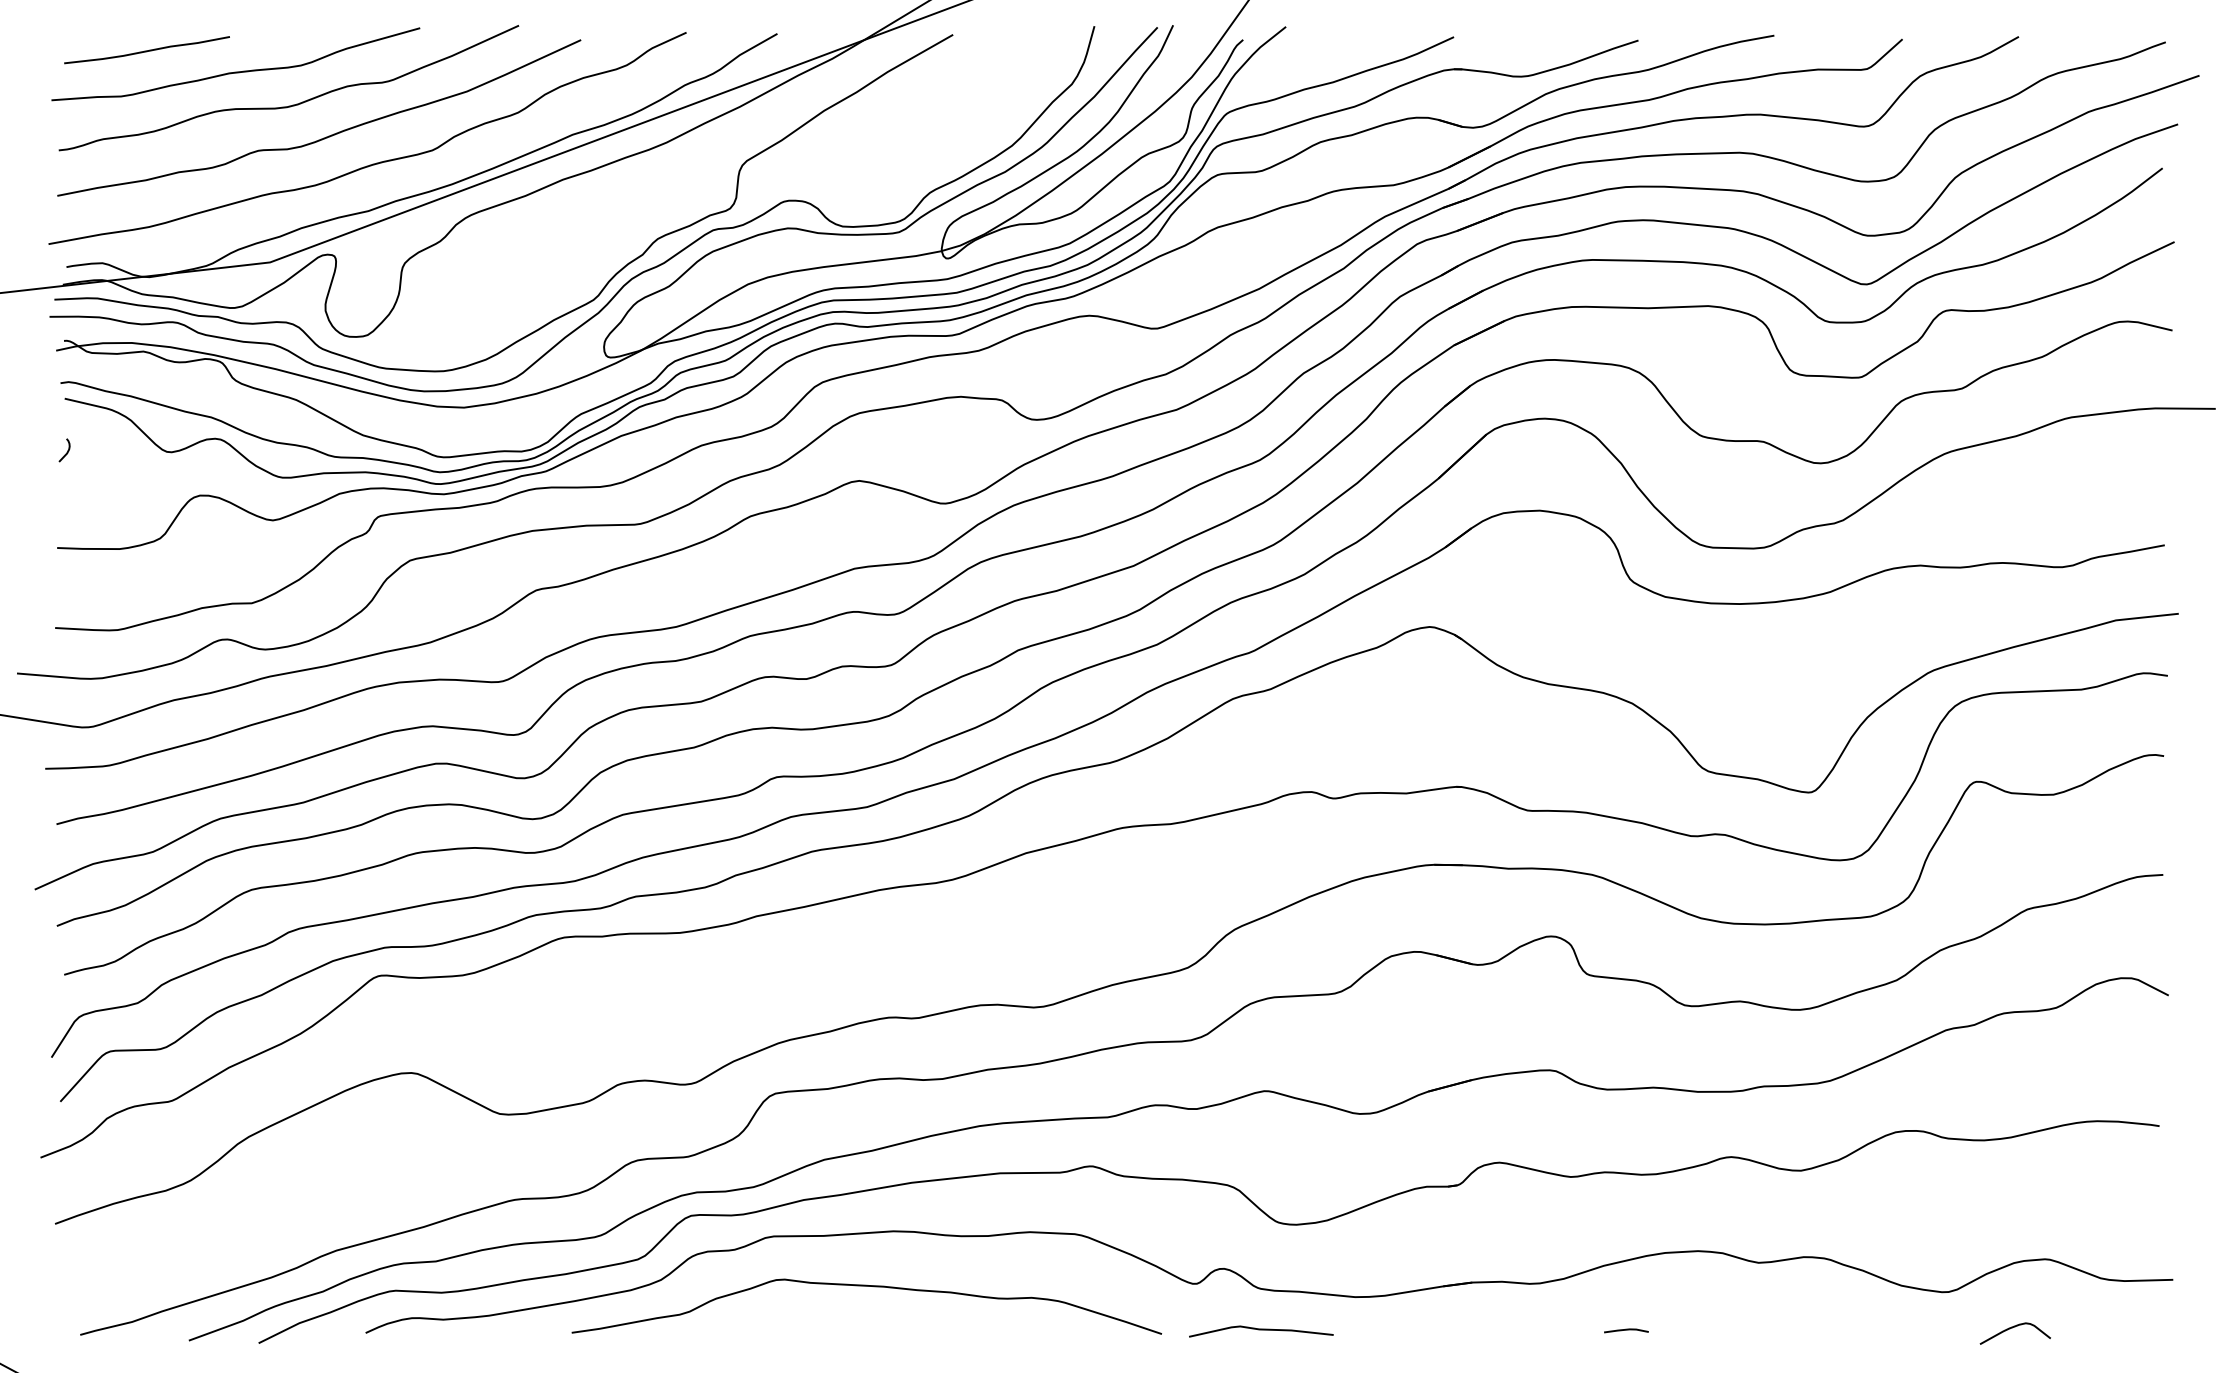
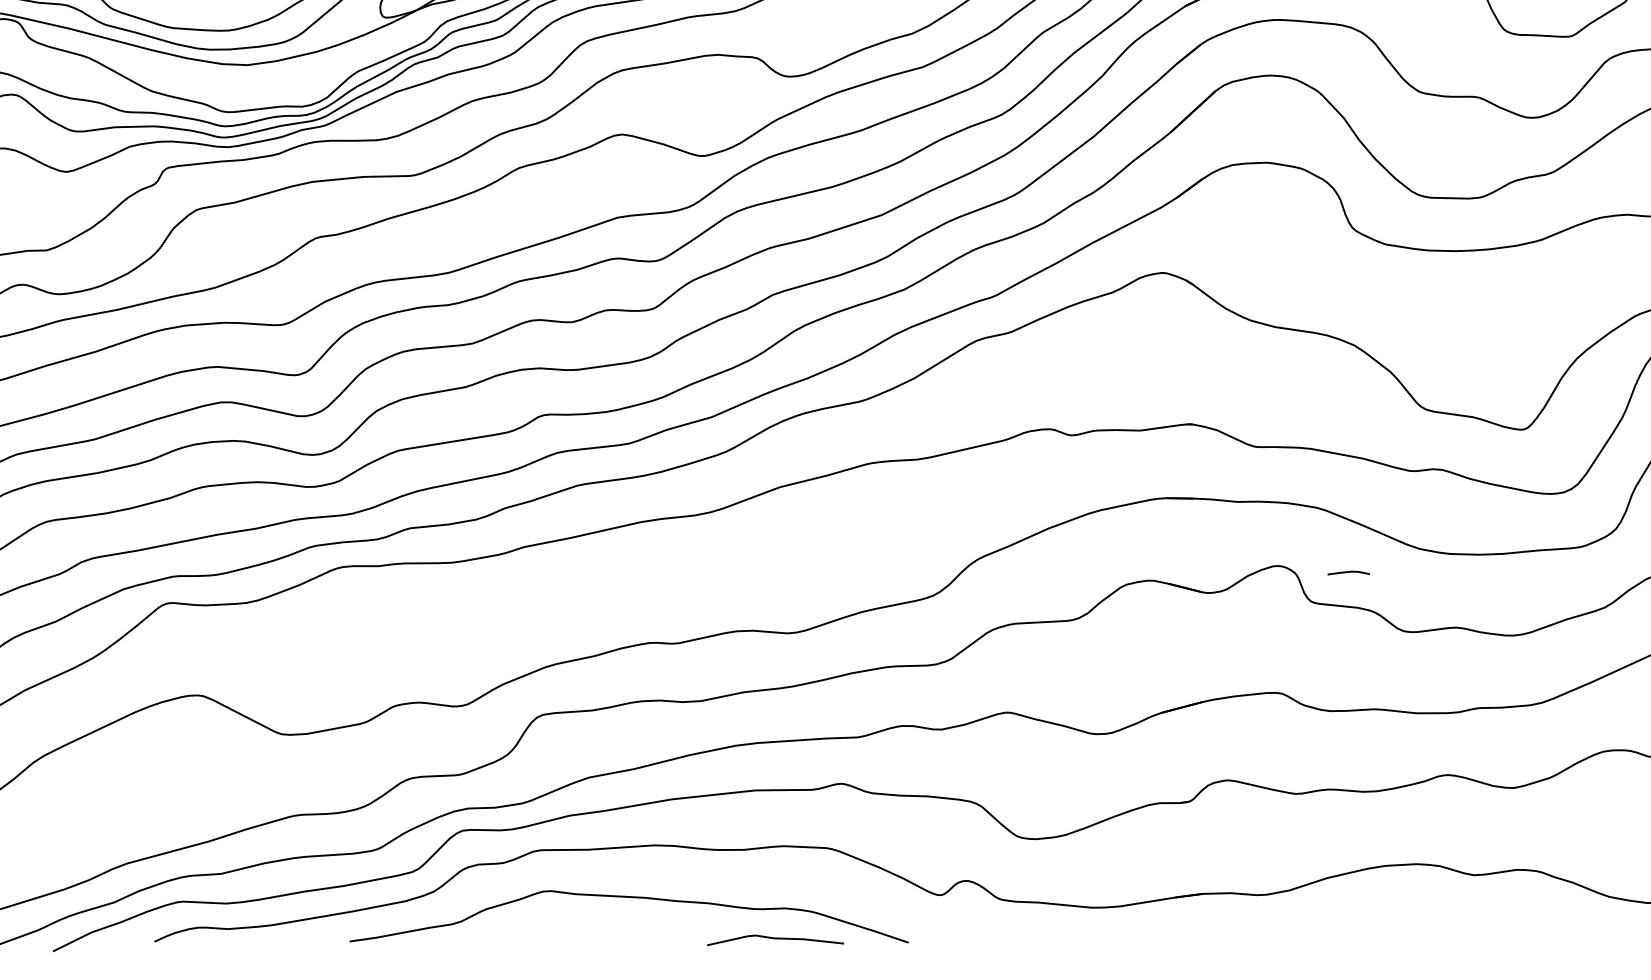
curve: (1261, 1330) -> (775, 939), moved
line: (1626, 1330) -> (1348, 572), moved

